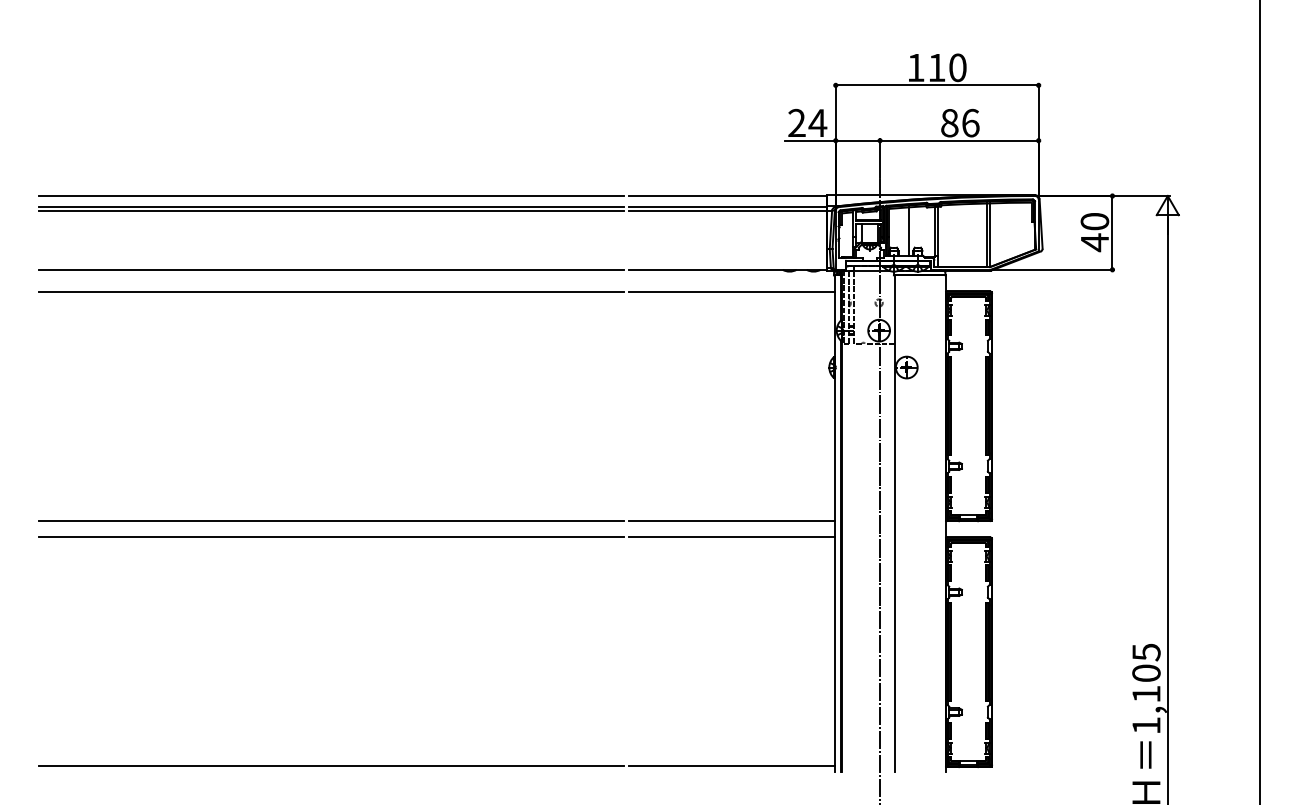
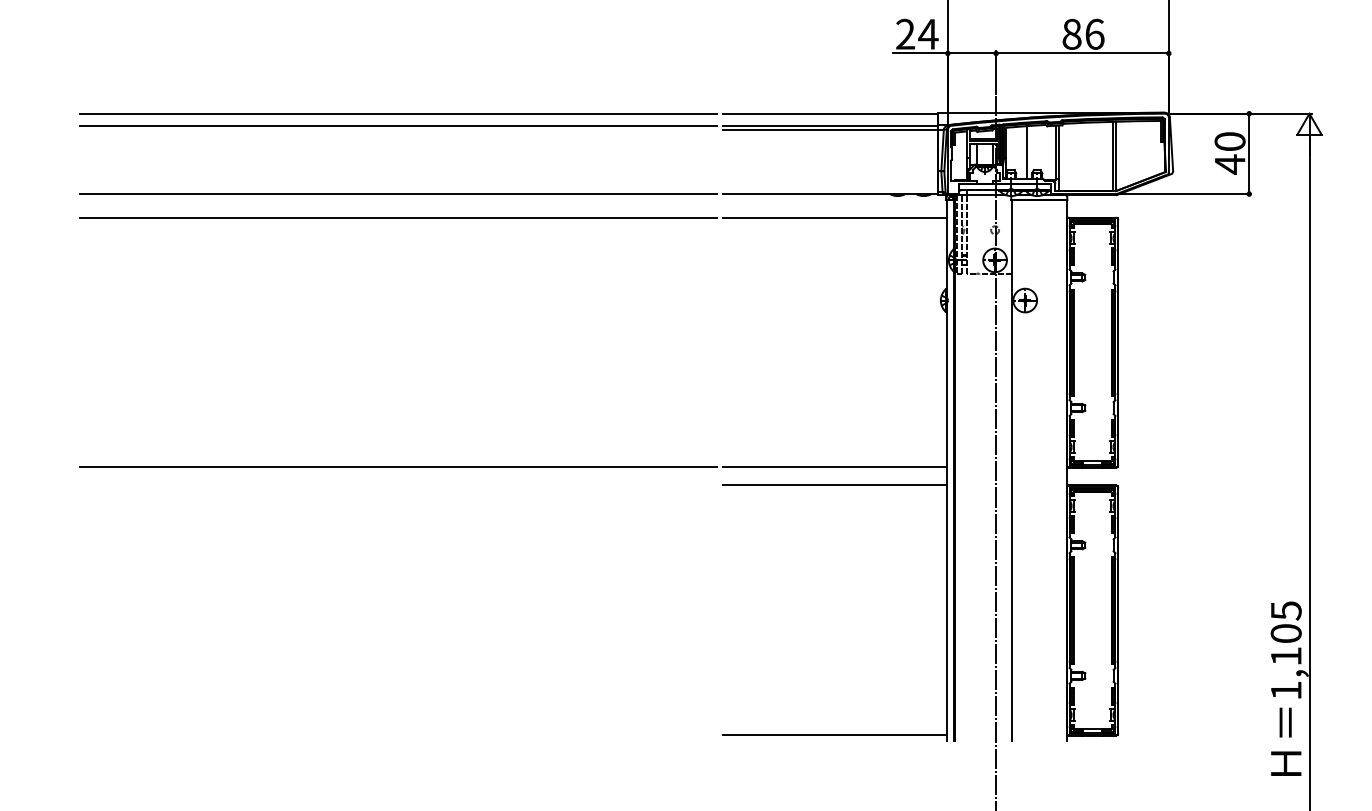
line: (330, 210) -> (397, 129), removed
line: (330, 537) -> (397, 485), removed
line: (330, 765) -> (397, 734), removed

